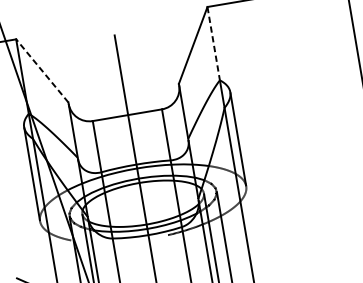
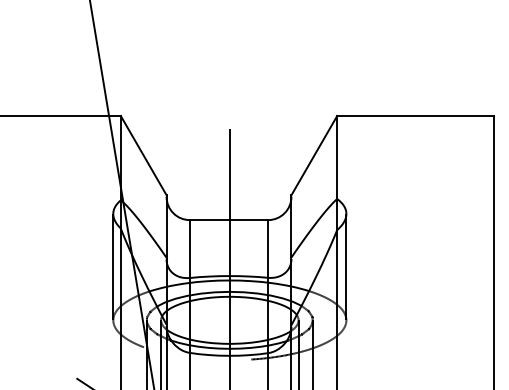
line: (214, 44) -> (337, 158), dashed -> solid
line: (42, 70) -> (143, 155), dashed -> solid

